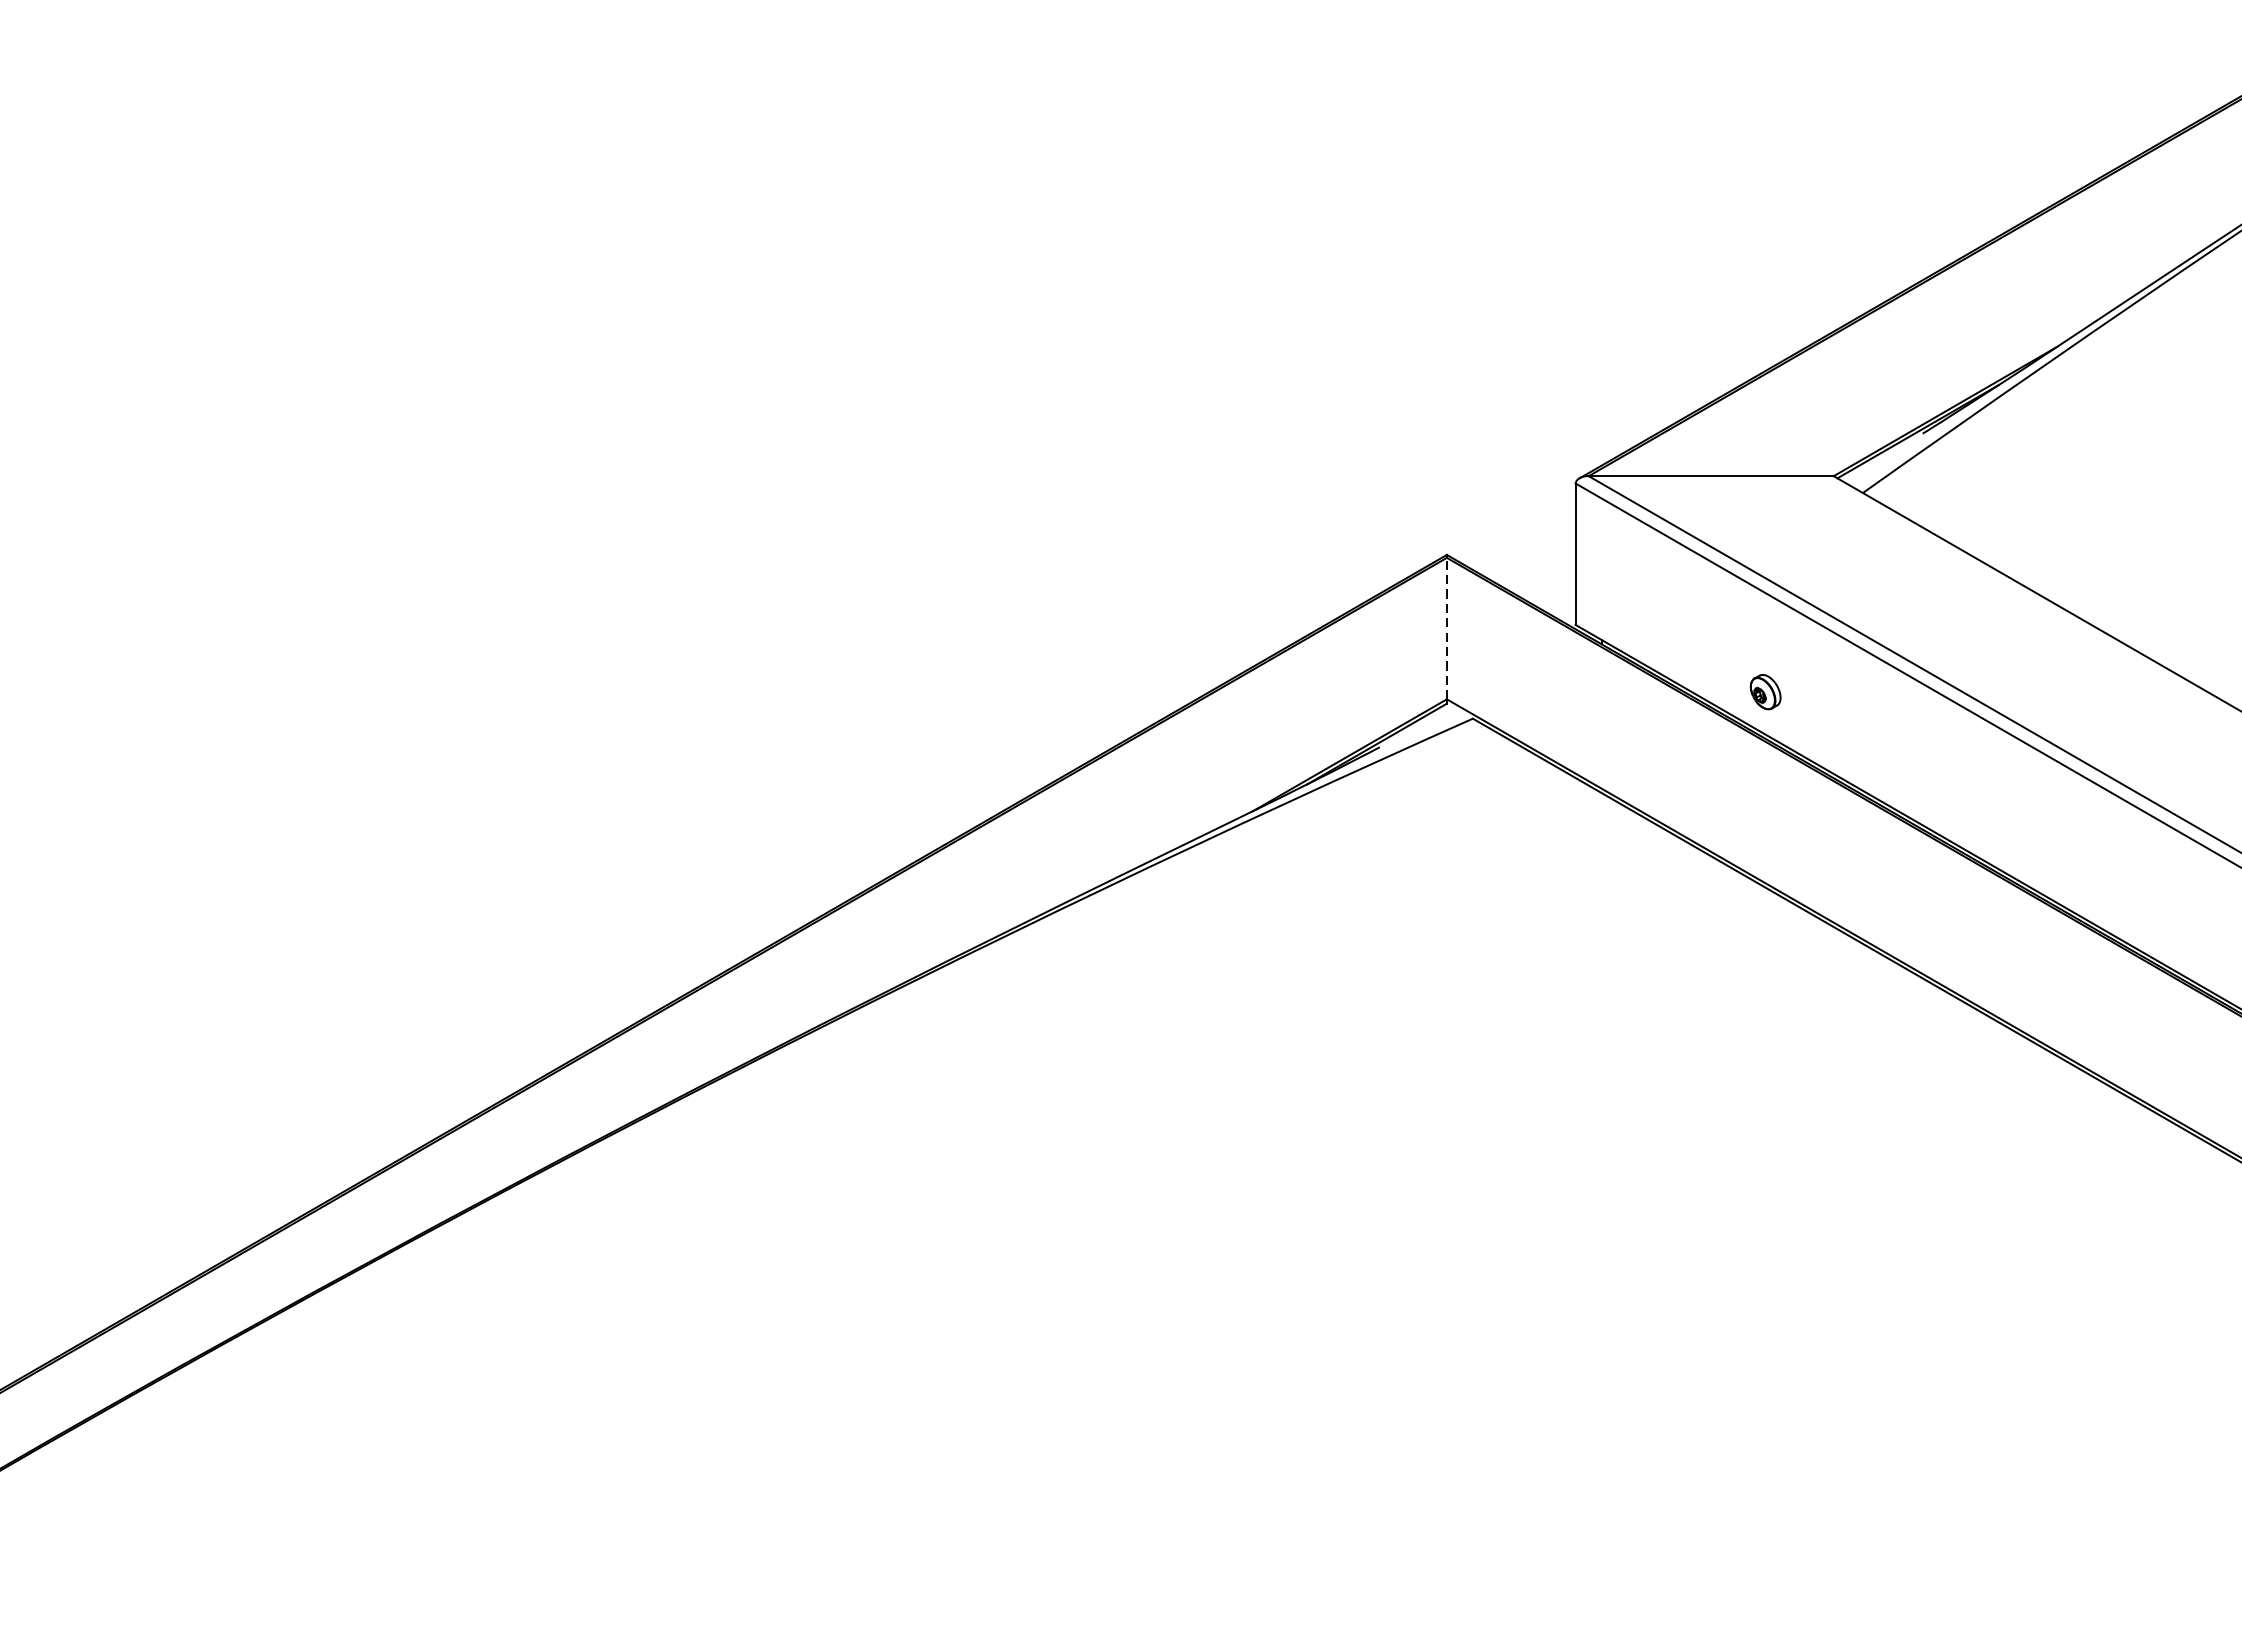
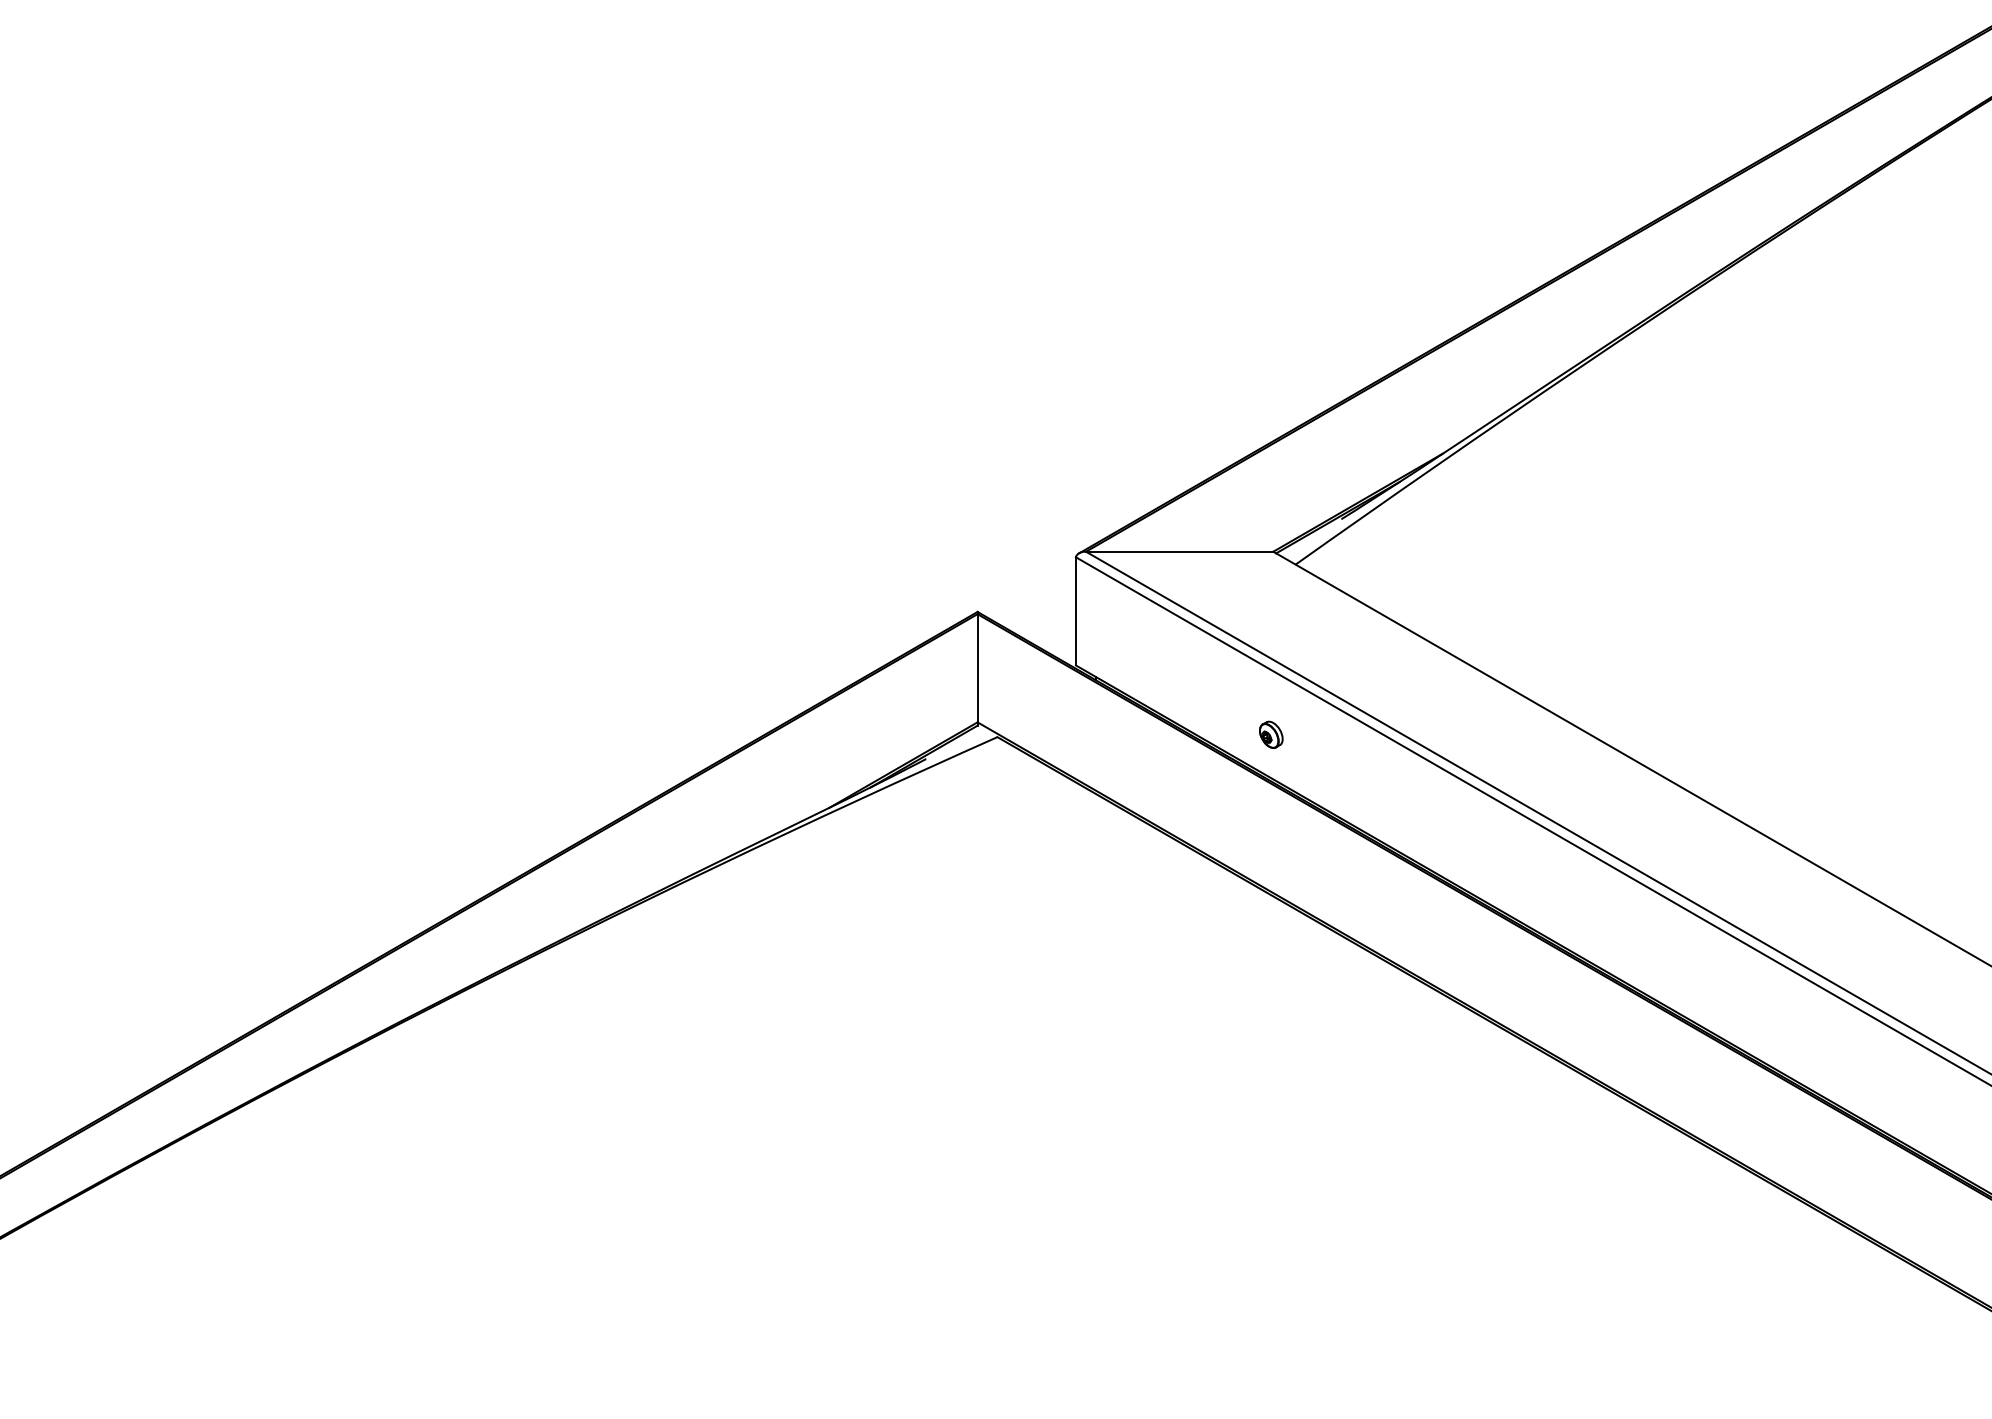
line: (1446, 627) -> (977, 667), dashed -> solid
part: (1765, 691) -> (1271, 734), moved

